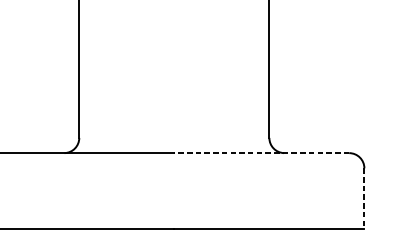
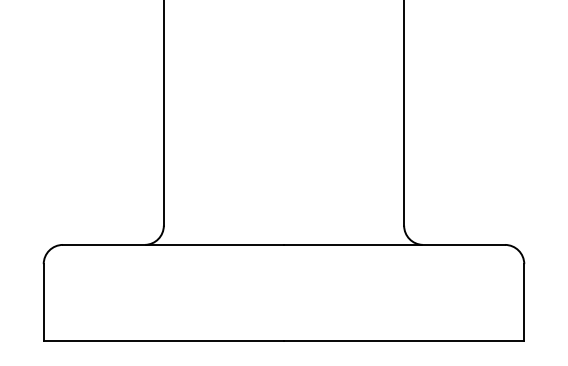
line: (261, 152) -> (394, 244), dashed -> solid
line: (364, 199) -> (524, 303), dashed -> solid

